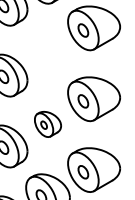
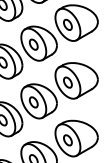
part: (47, 53) -> (38, 43), added
part: (47, 124) -> (38, 101), size x1.67

